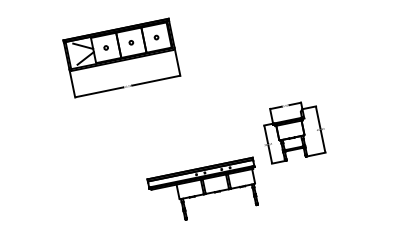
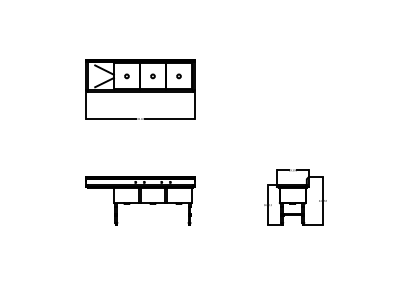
part: (204, 191) -> (140, 200), moved

